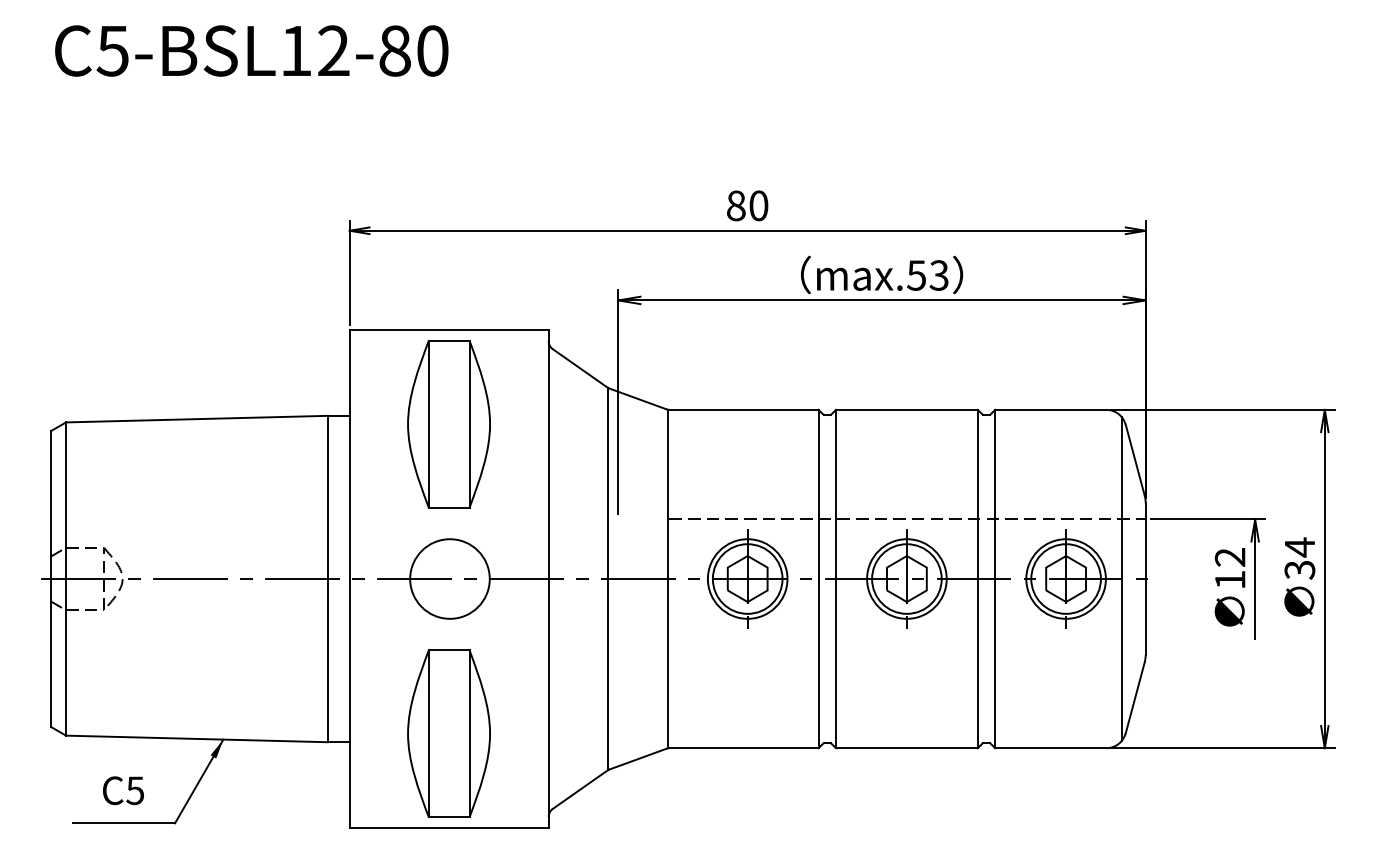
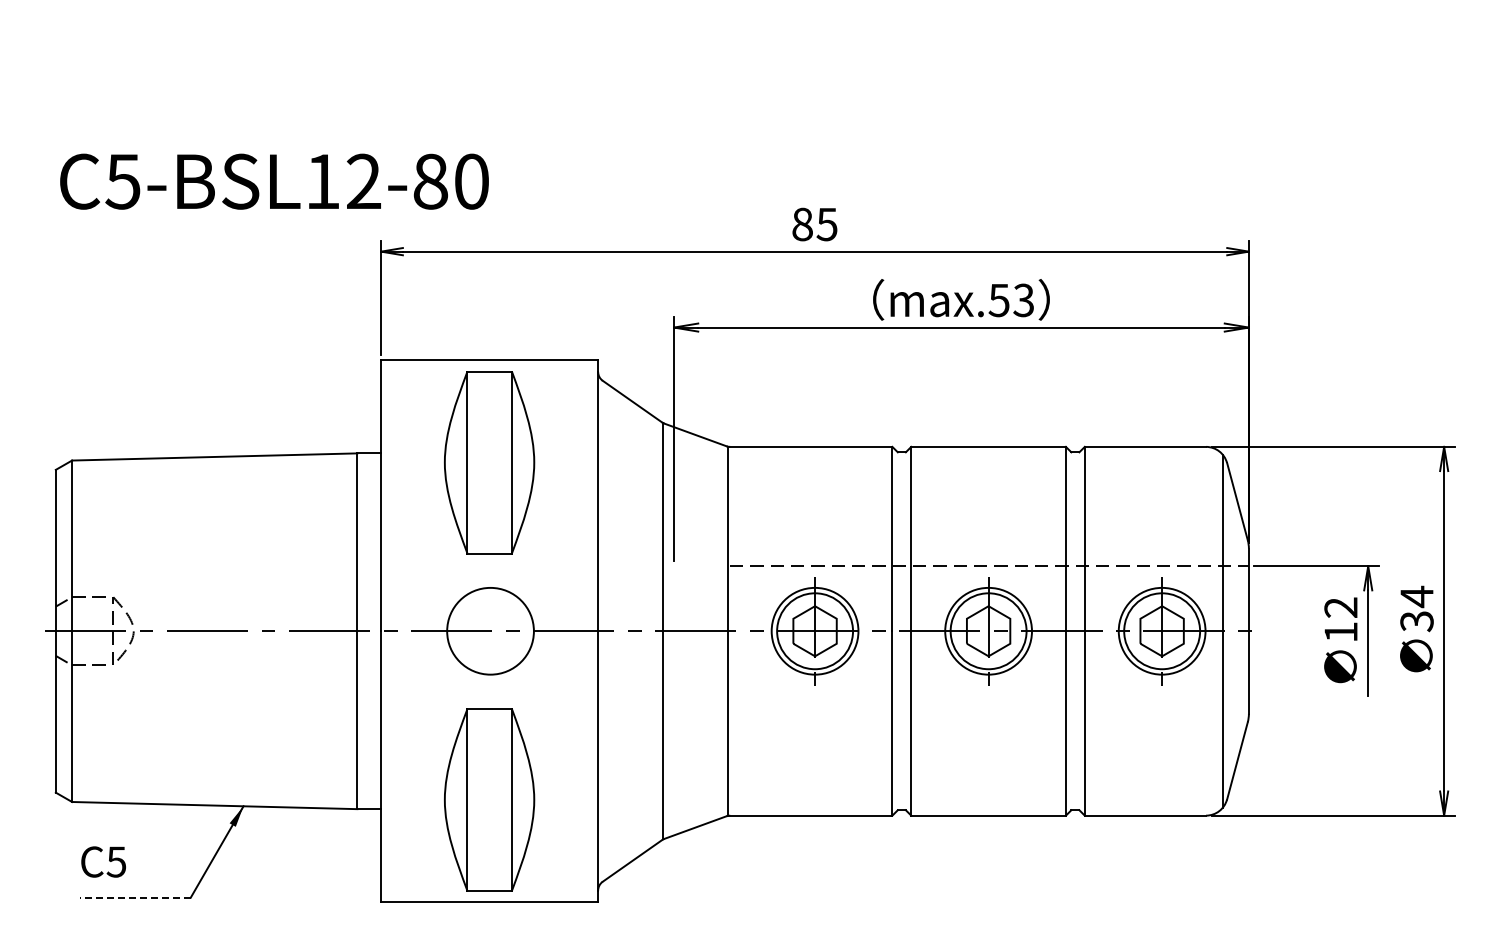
text: (251, 50) -> (274, 181), moved
text: (758, 205) -> (826, 224), 80 -> 85
text: (123, 790) -> (103, 861), moved
line: (124, 823) -> (135, 897), solid -> dashed

